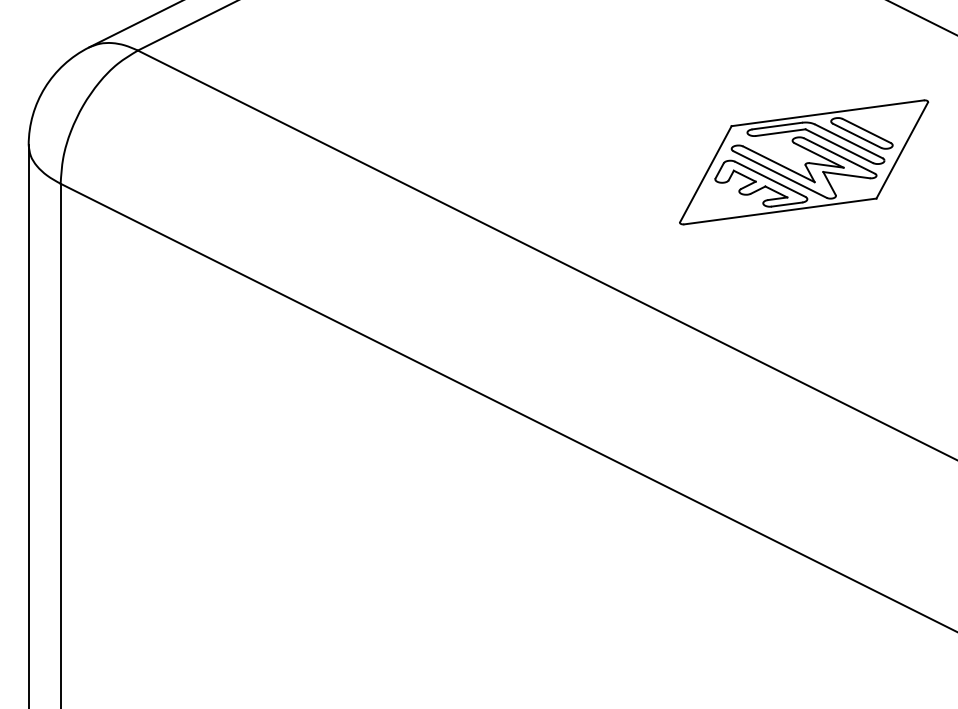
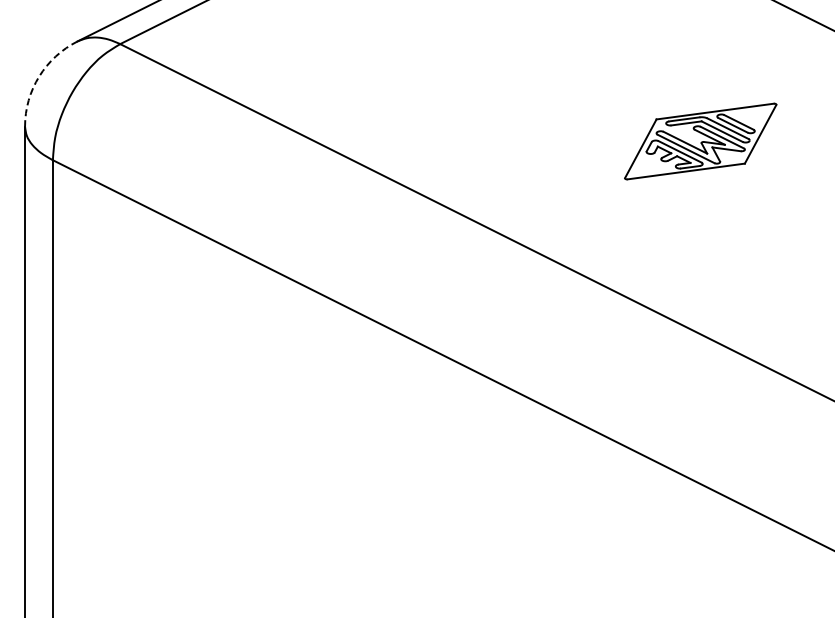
arc: (45, 87) -> (39, 76), solid -> dashed
part: (803, 162) -> (700, 141), size x0.7

